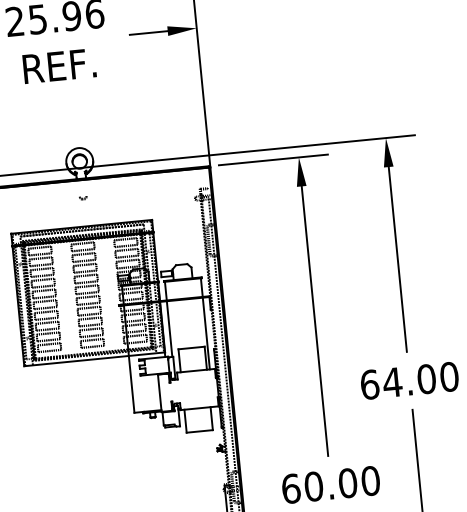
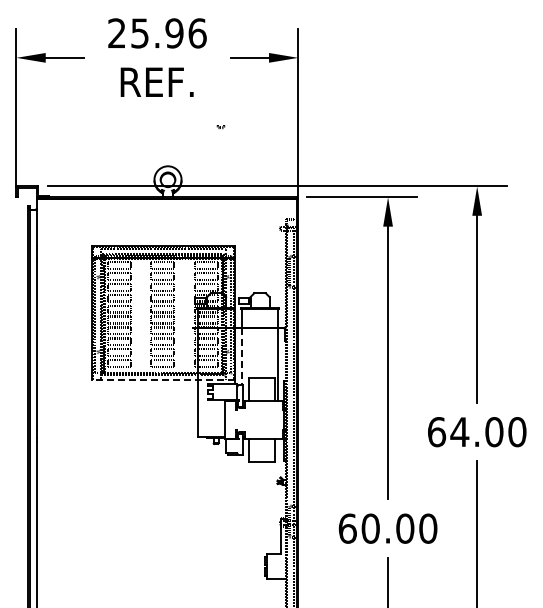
part: (82, 198) -> (220, 127), moved
line: (169, 329) -> (241, 357), solid -> dashed
line: (94, 359) -> (163, 379), solid -> dashed

